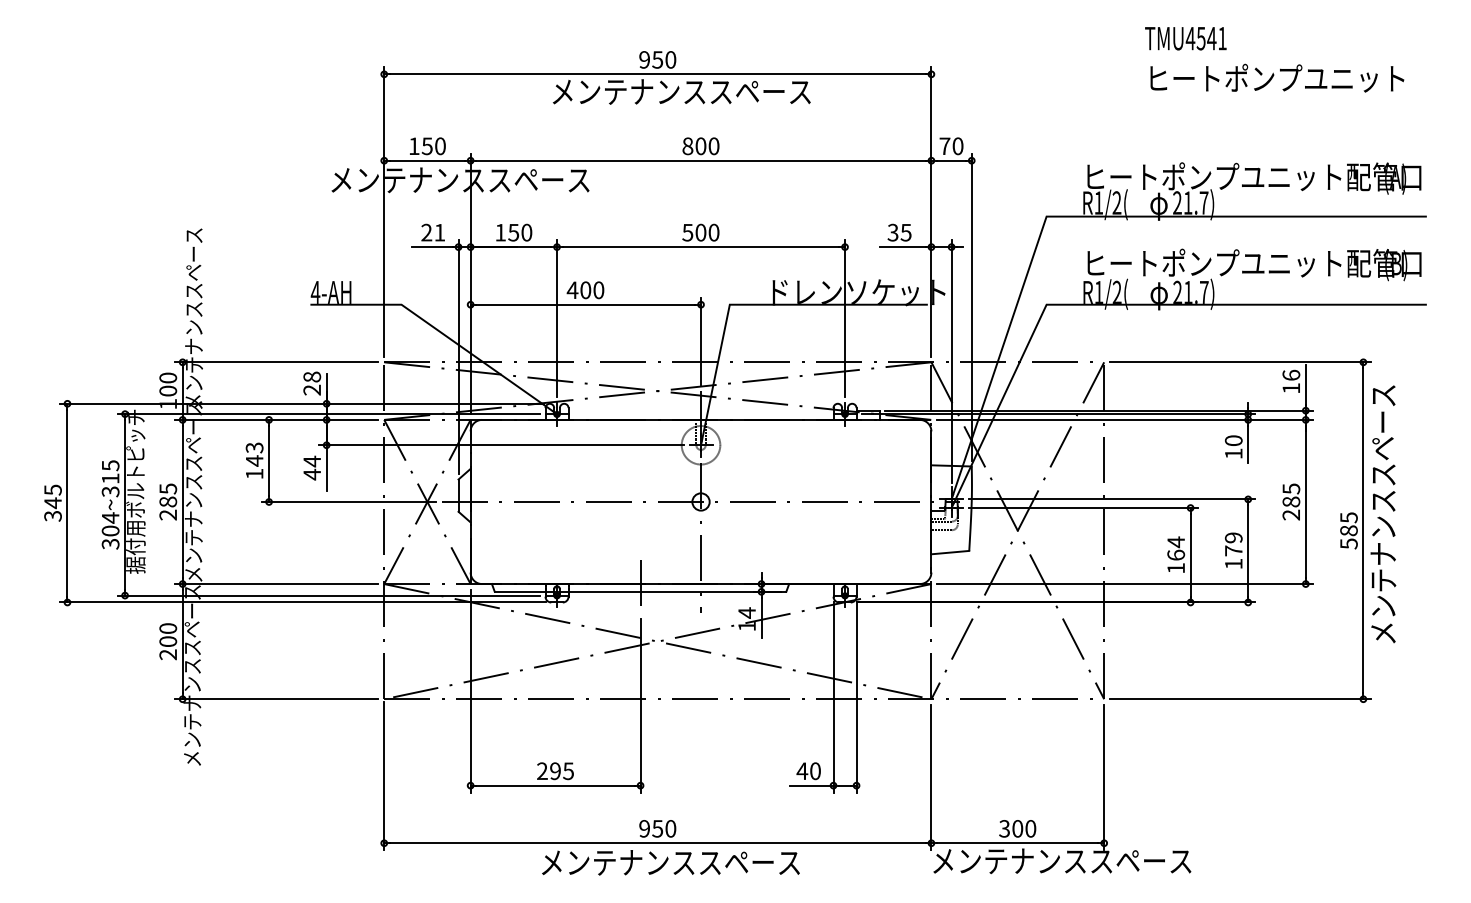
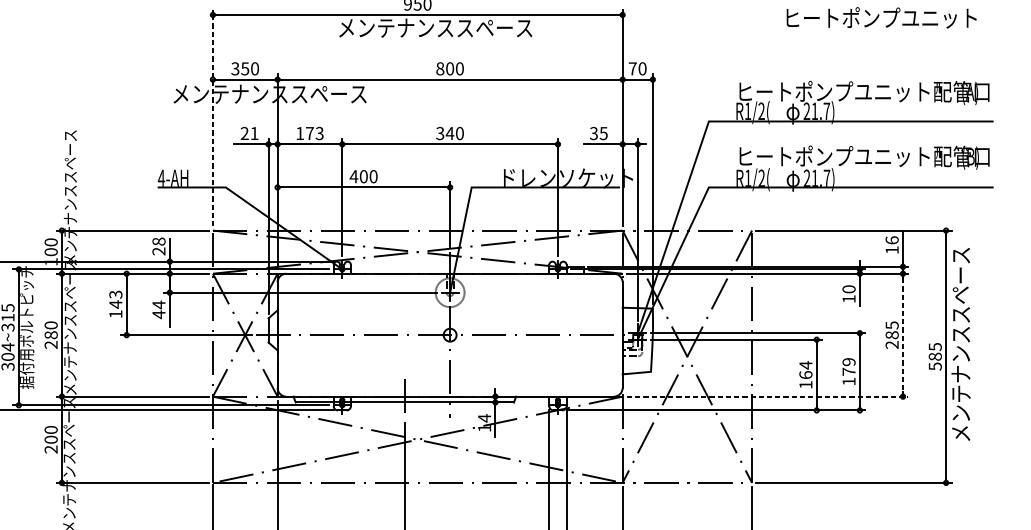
text: (413, 146) -> (234, 69), 150 -> 350
line: (384, 211) -> (213, 117), solid -> dashed
text: (520, 232) -> (314, 133), 150 -> 173
text: (694, 232) -> (445, 133), 500 -> 340
text: (167, 488) -> (50, 325), 285 -> 280
line: (1305, 502) -> (902, 335), solid -> dashed
line: (1125, 584) -> (767, 396), solid -> dashed

